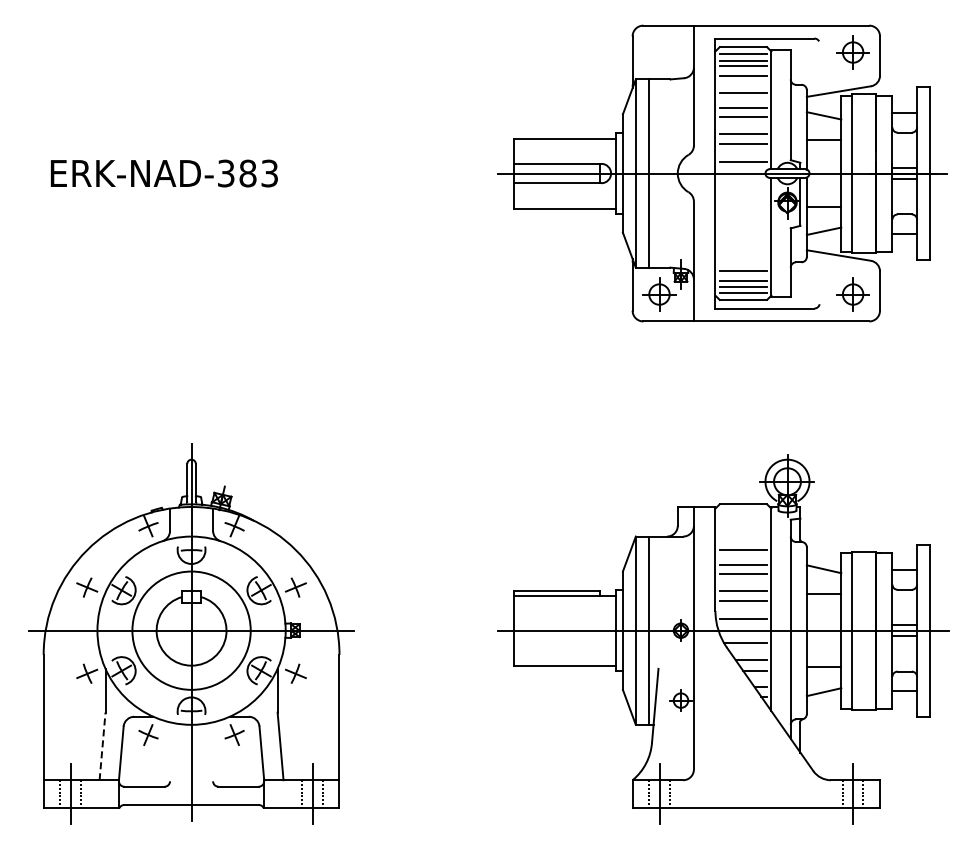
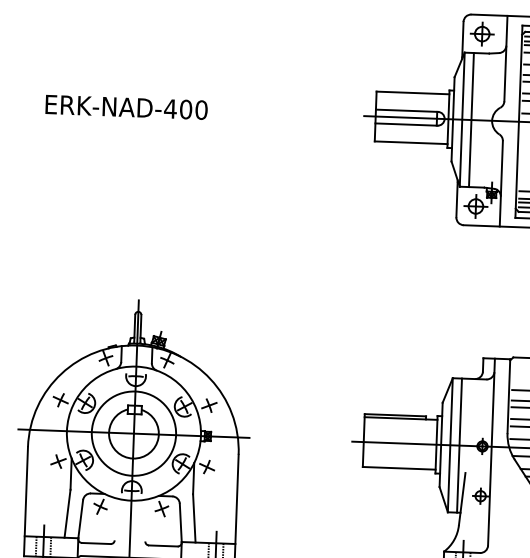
part: (659, 52) -> (482, 34), added
text: (247, 173) -> (185, 109), ERK-NAD-383 -> ERK-NAD-400
line: (102, 746) -> (67, 513), dashed -> solid

